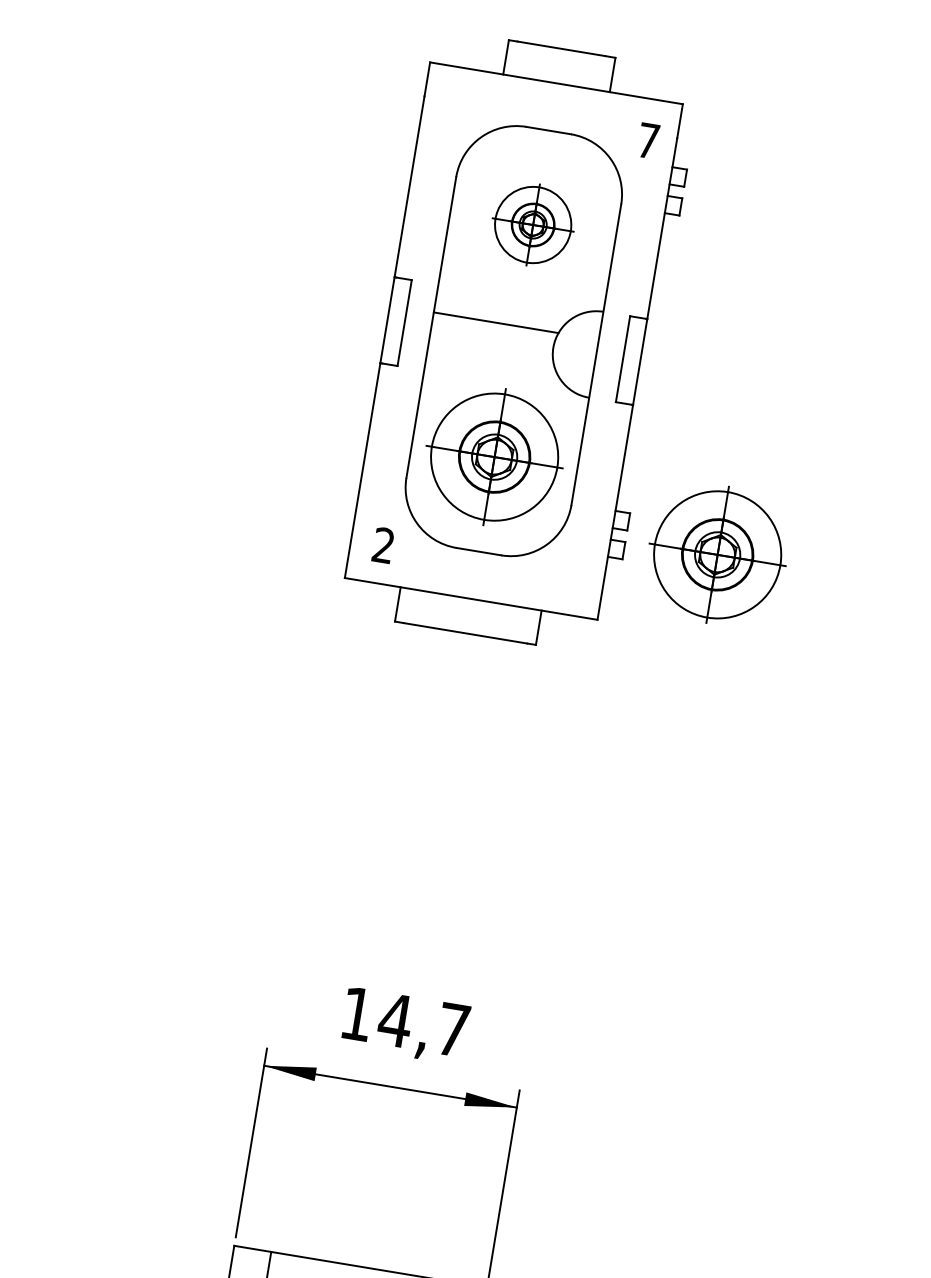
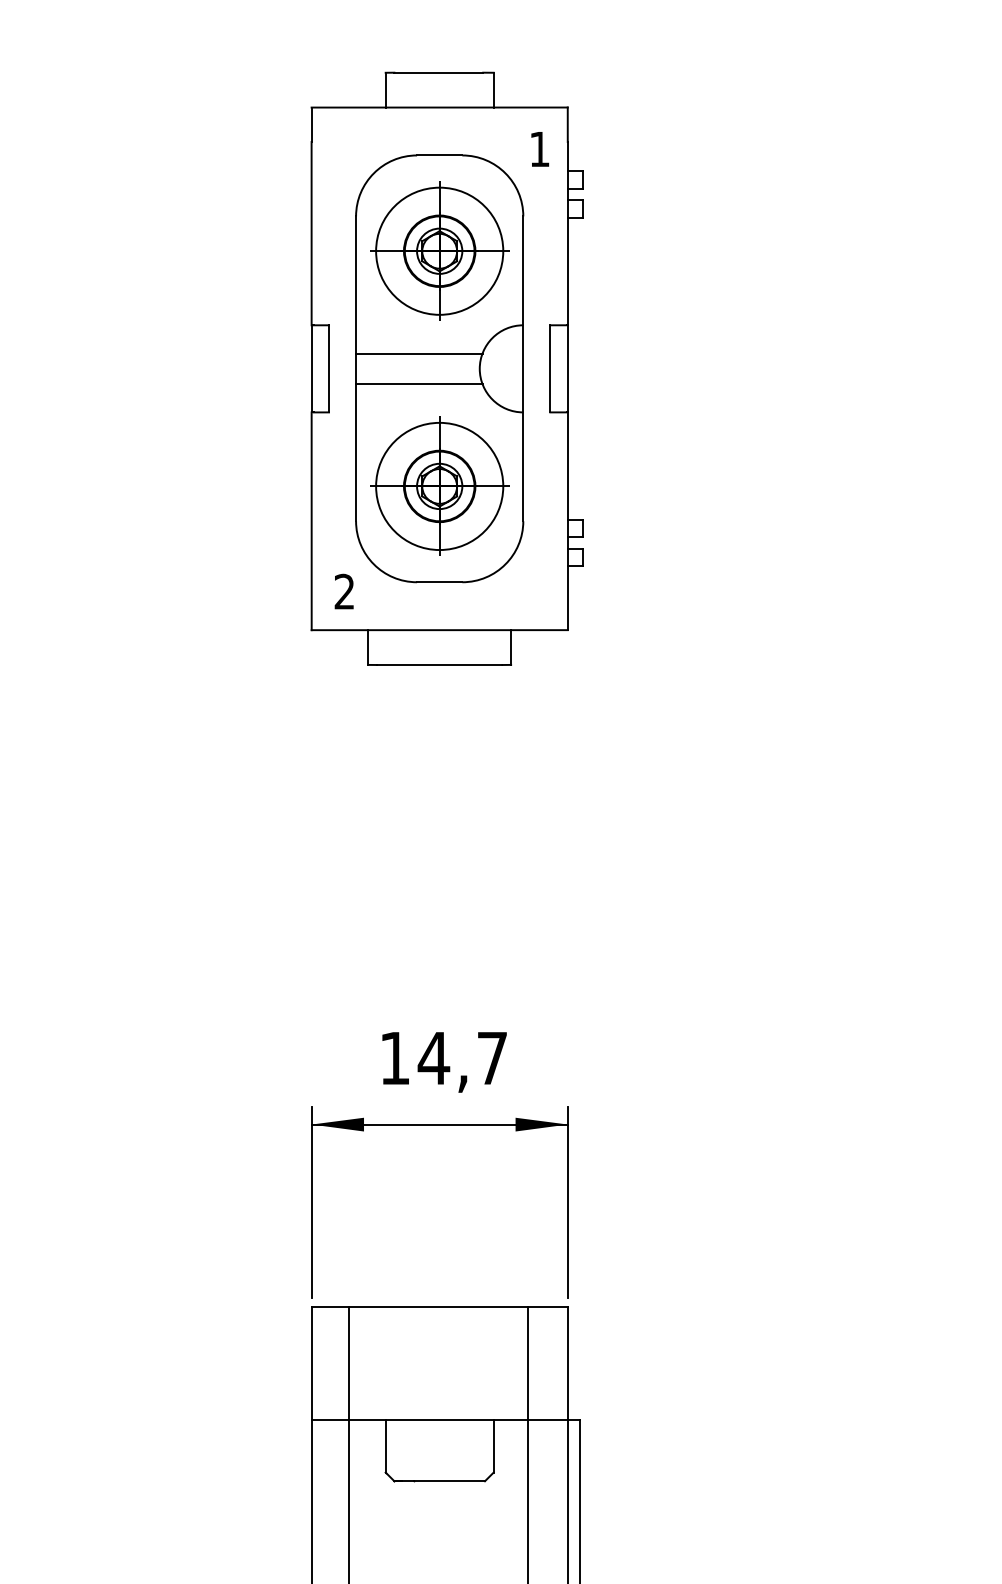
text: (648, 141) -> (539, 149), 7 -> 1
part: (532, 224) -> (439, 250), size x1.67
line: (491, 353) -> (419, 384), added
part: (717, 553) -> (675, 545), removed

